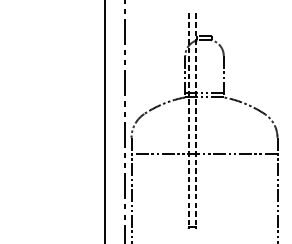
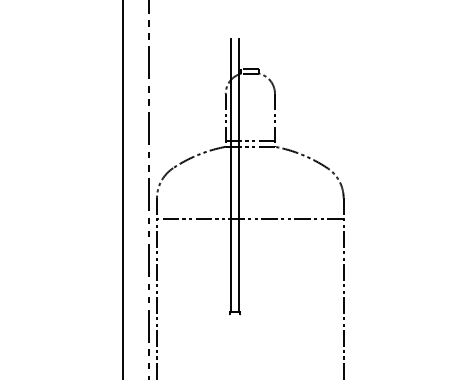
line: (189, 120) -> (230, 176), dashed -> solid
line: (195, 120) -> (238, 176), dashed -> solid

